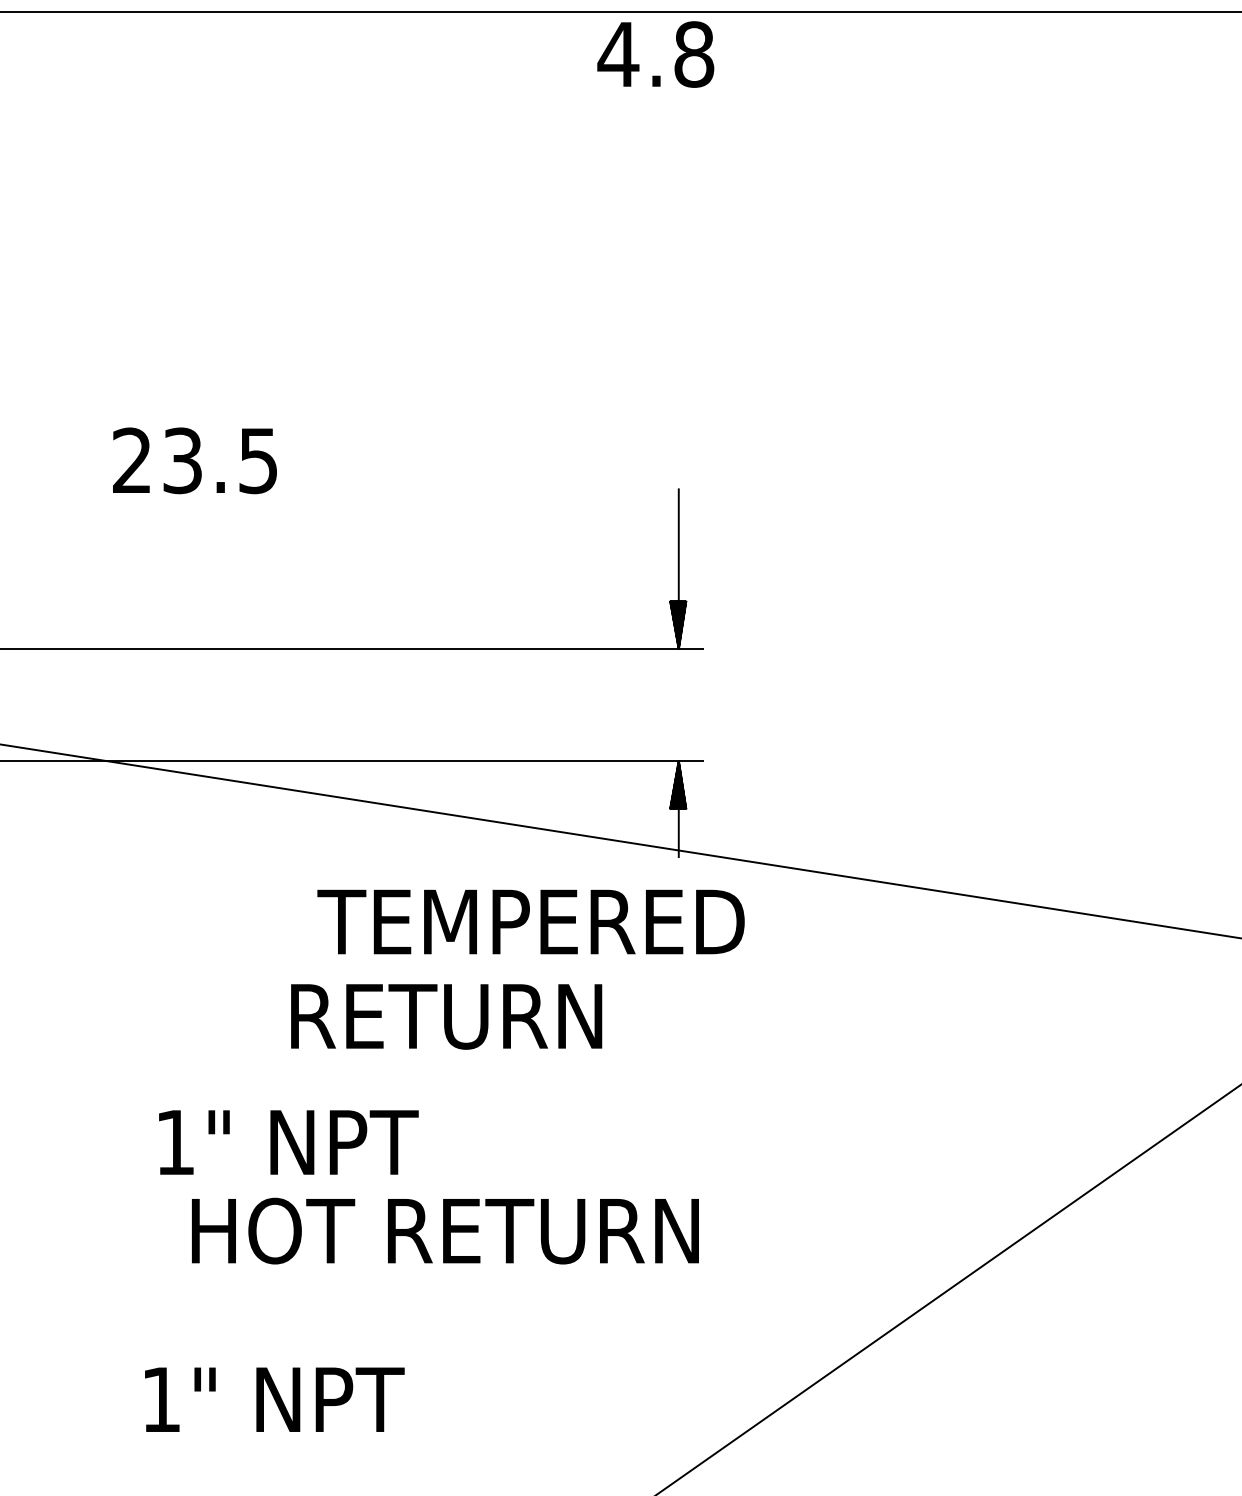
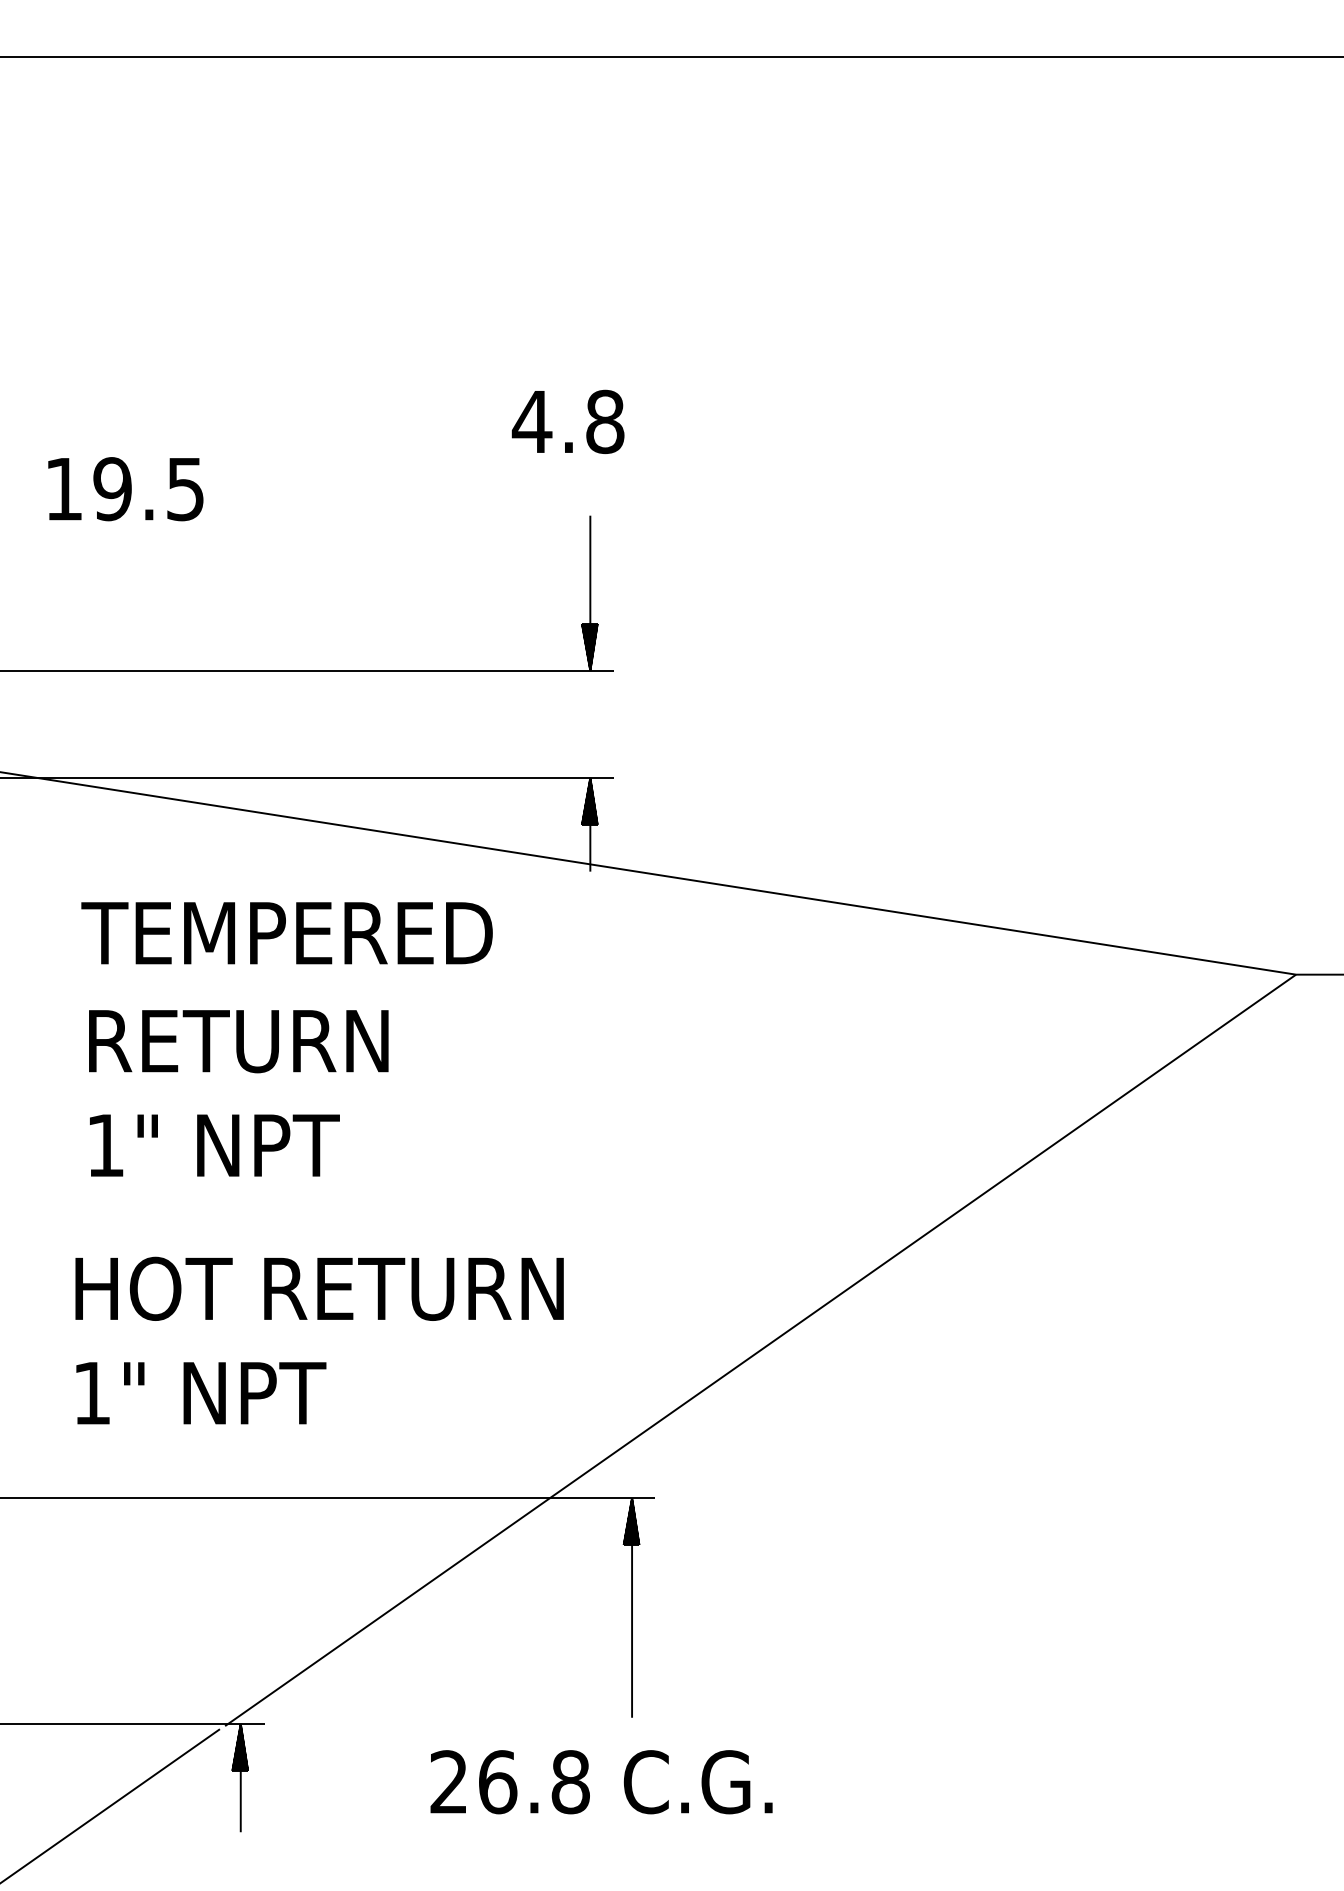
text: (655, 54) -> (567, 421), moved
text: (157, 461) -> (88, 489), 23.5 -> 19.5
text: (530, 922) -> (286, 933), moved
text: (446, 1016) -> (238, 1041), moved
text: (445, 1230) -> (319, 1288), moved

